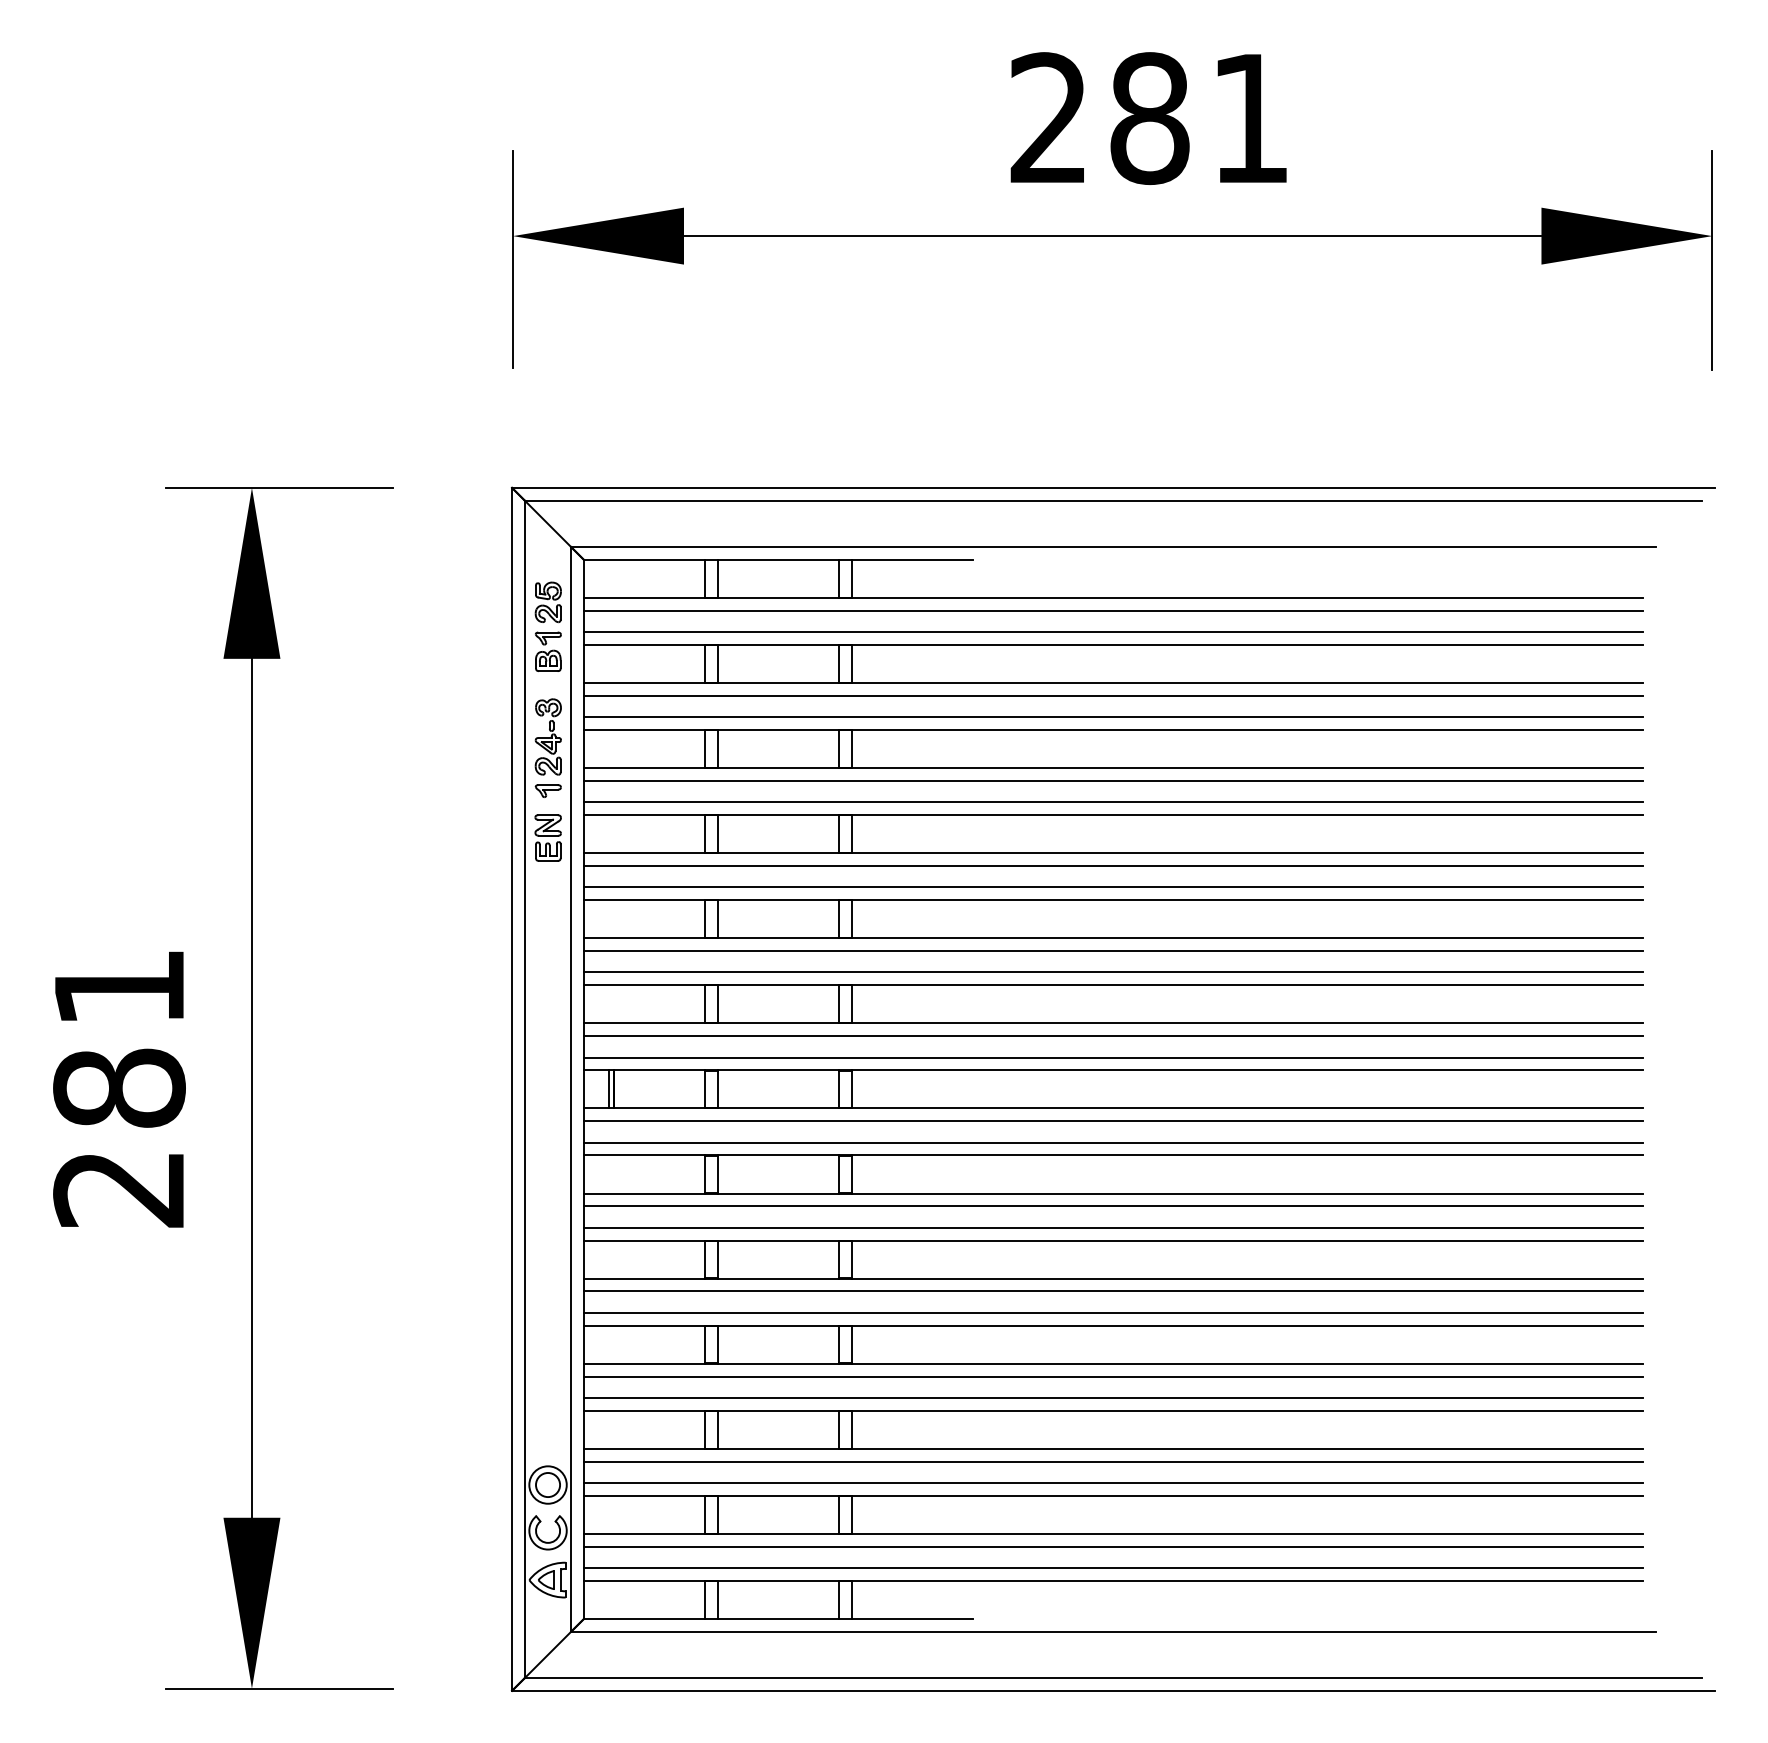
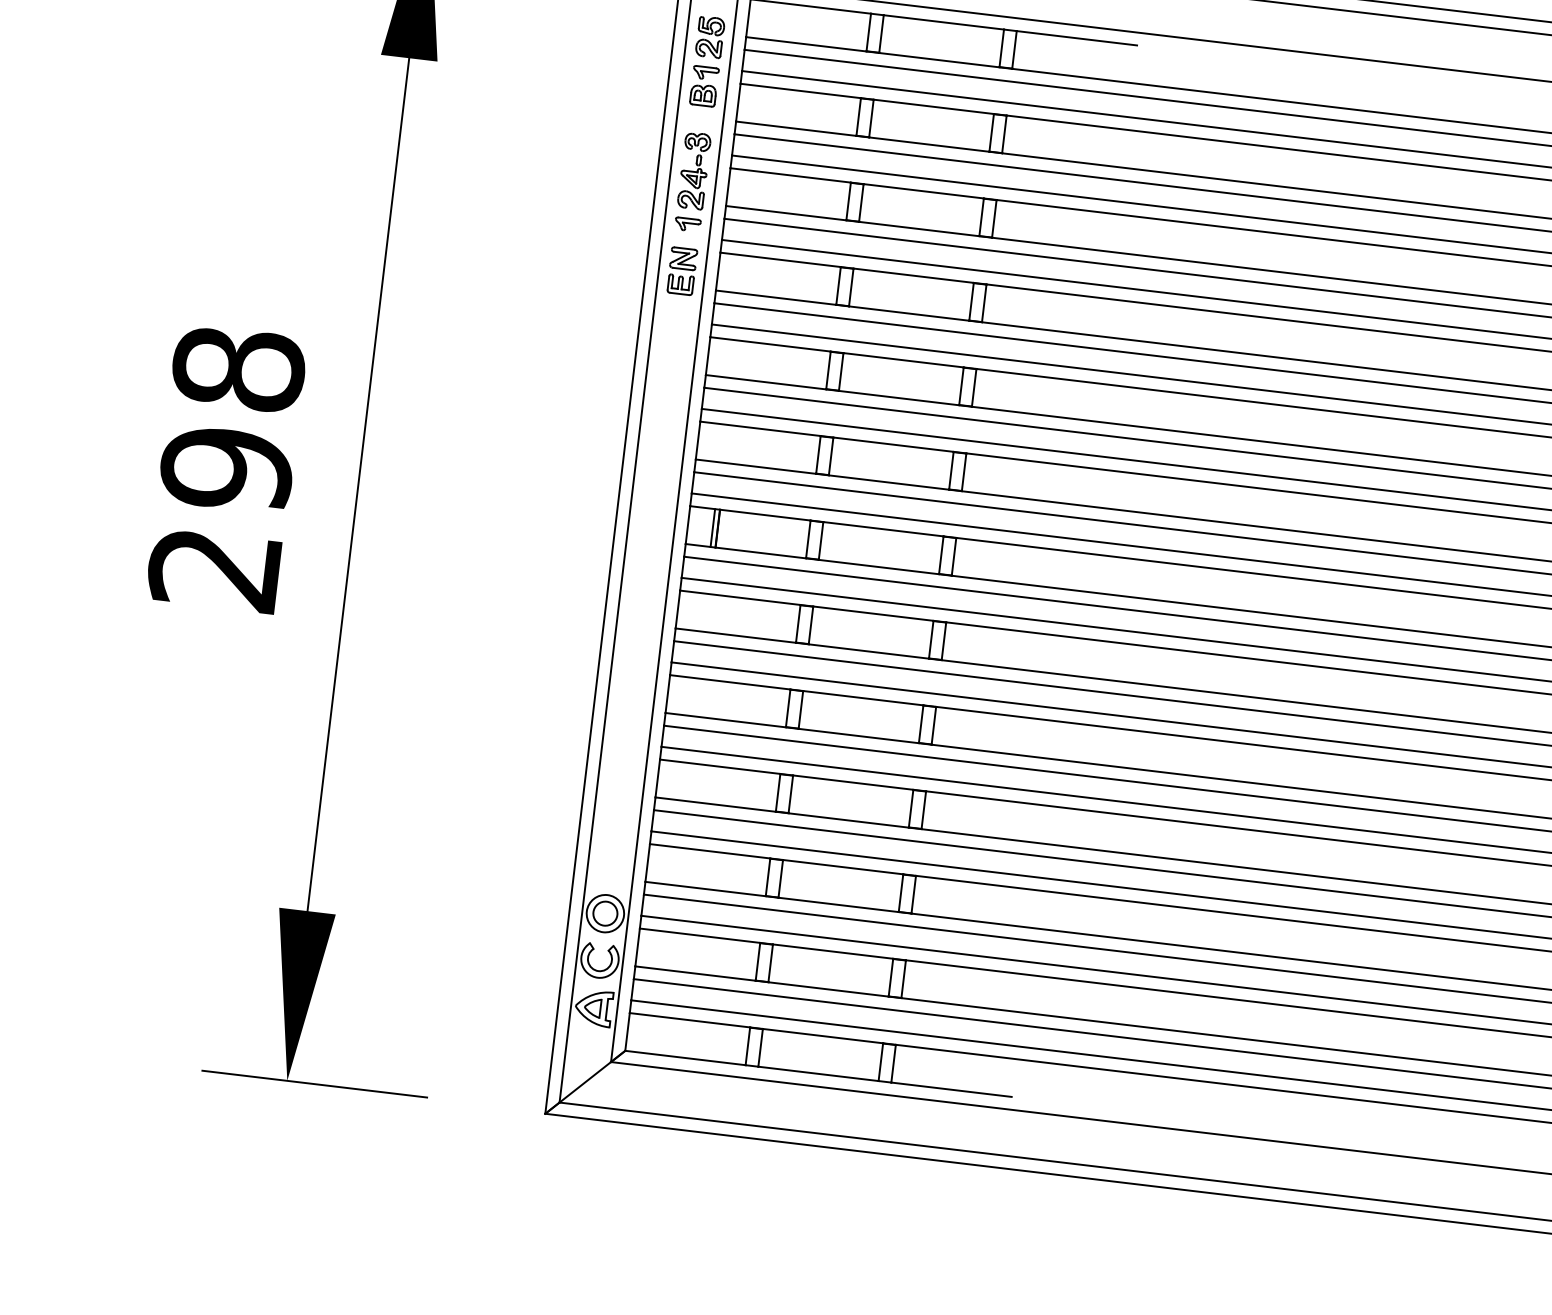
text: (119, 1038) -> (232, 419), 281 -> 298

